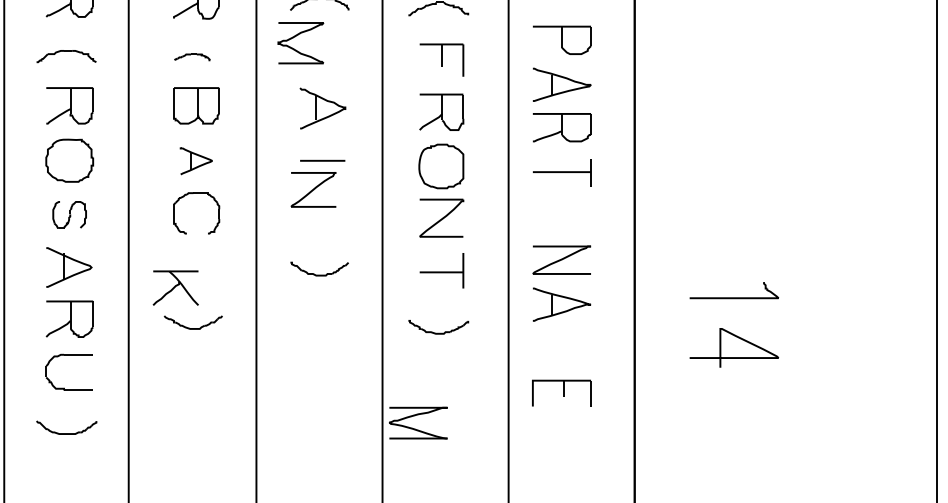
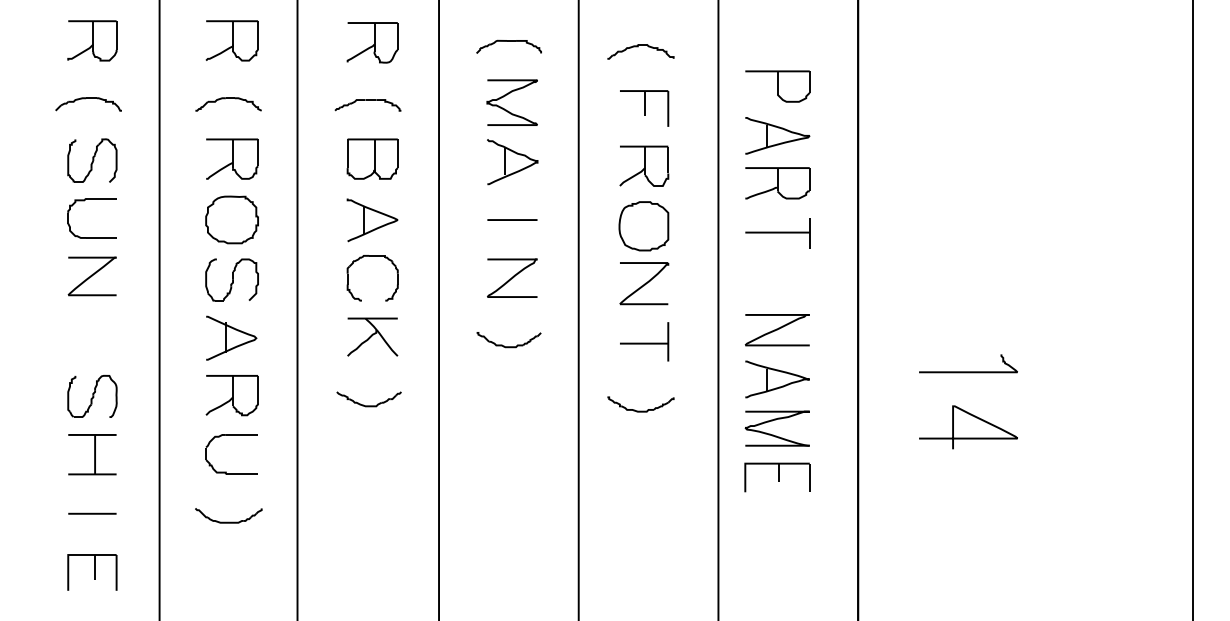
part: (296, 36) -> (507, 95), moved
part: (191, 57) -> (367, 105), size x1.67
part: (196, 161) -> (372, 220), size x1.43
part: (313, 189) -> (512, 277), moved
part: (69, 214) -> (231, 279), size x1.43
part: (175, 287) -> (372, 336), moved
part: (414, 428) -> (773, 434), moved

